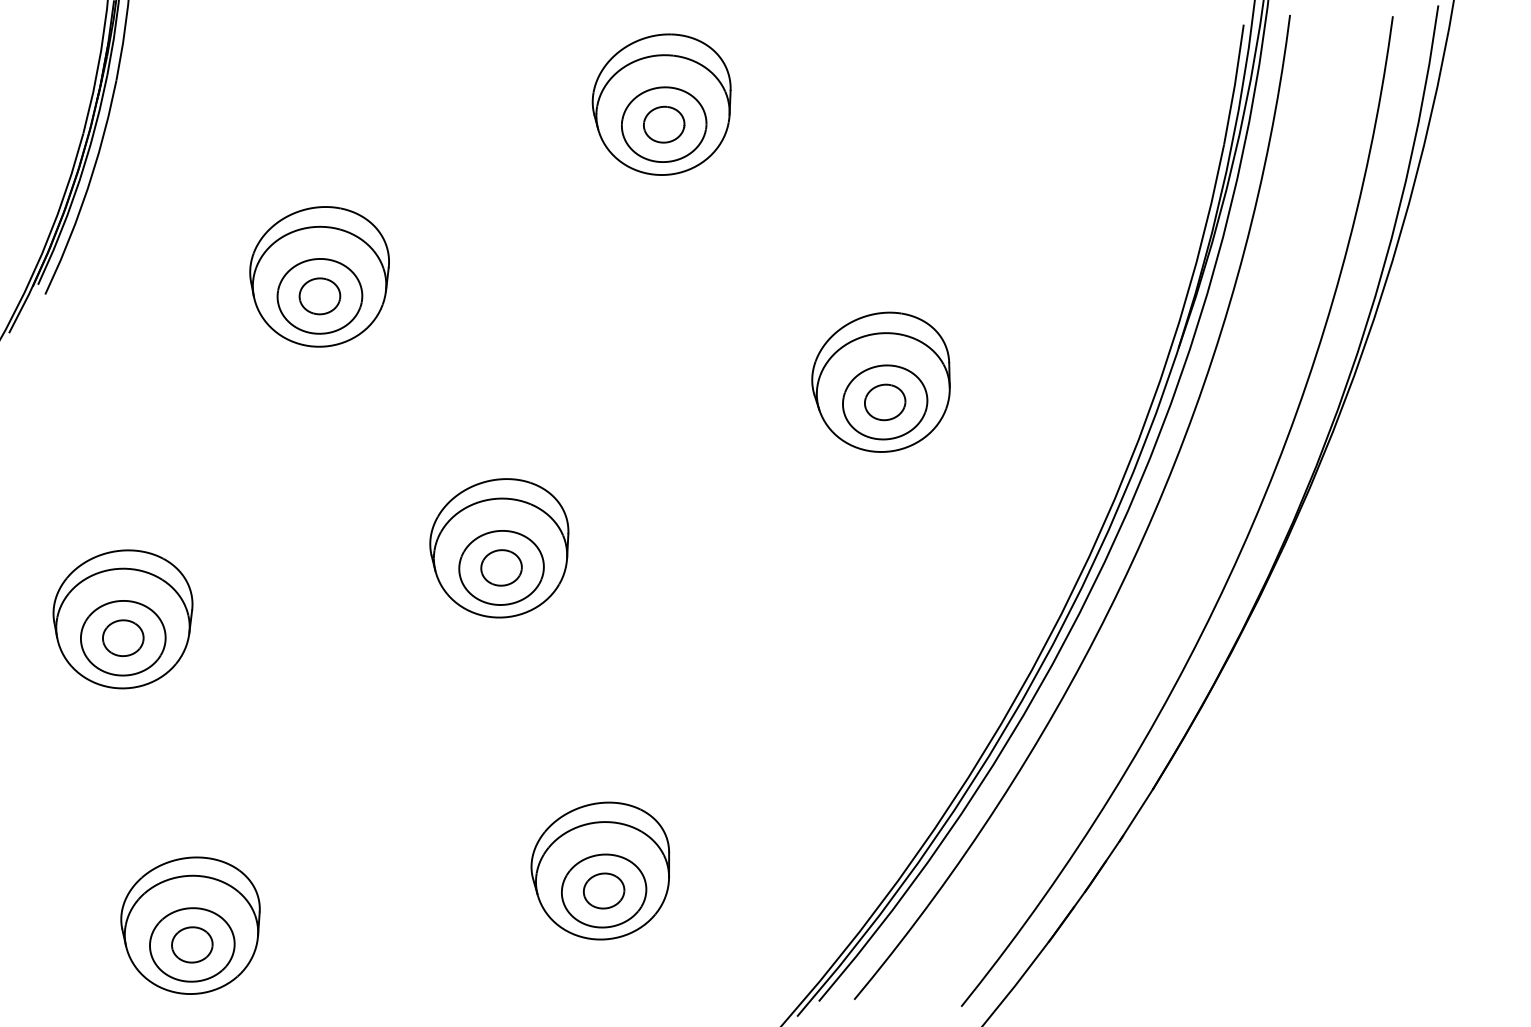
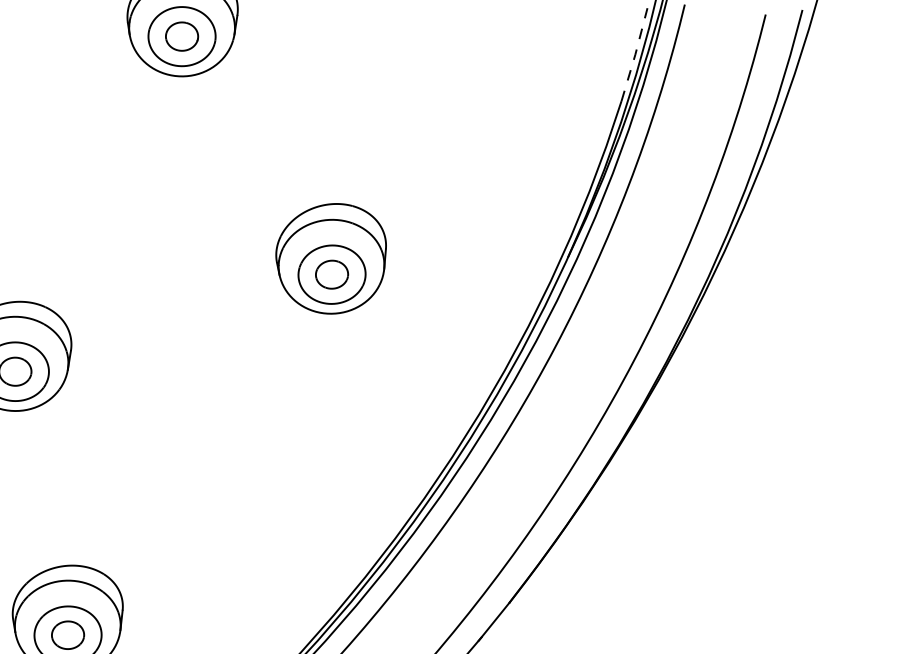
line: (1234, 84) -> (634, 54), solid -> dashed

